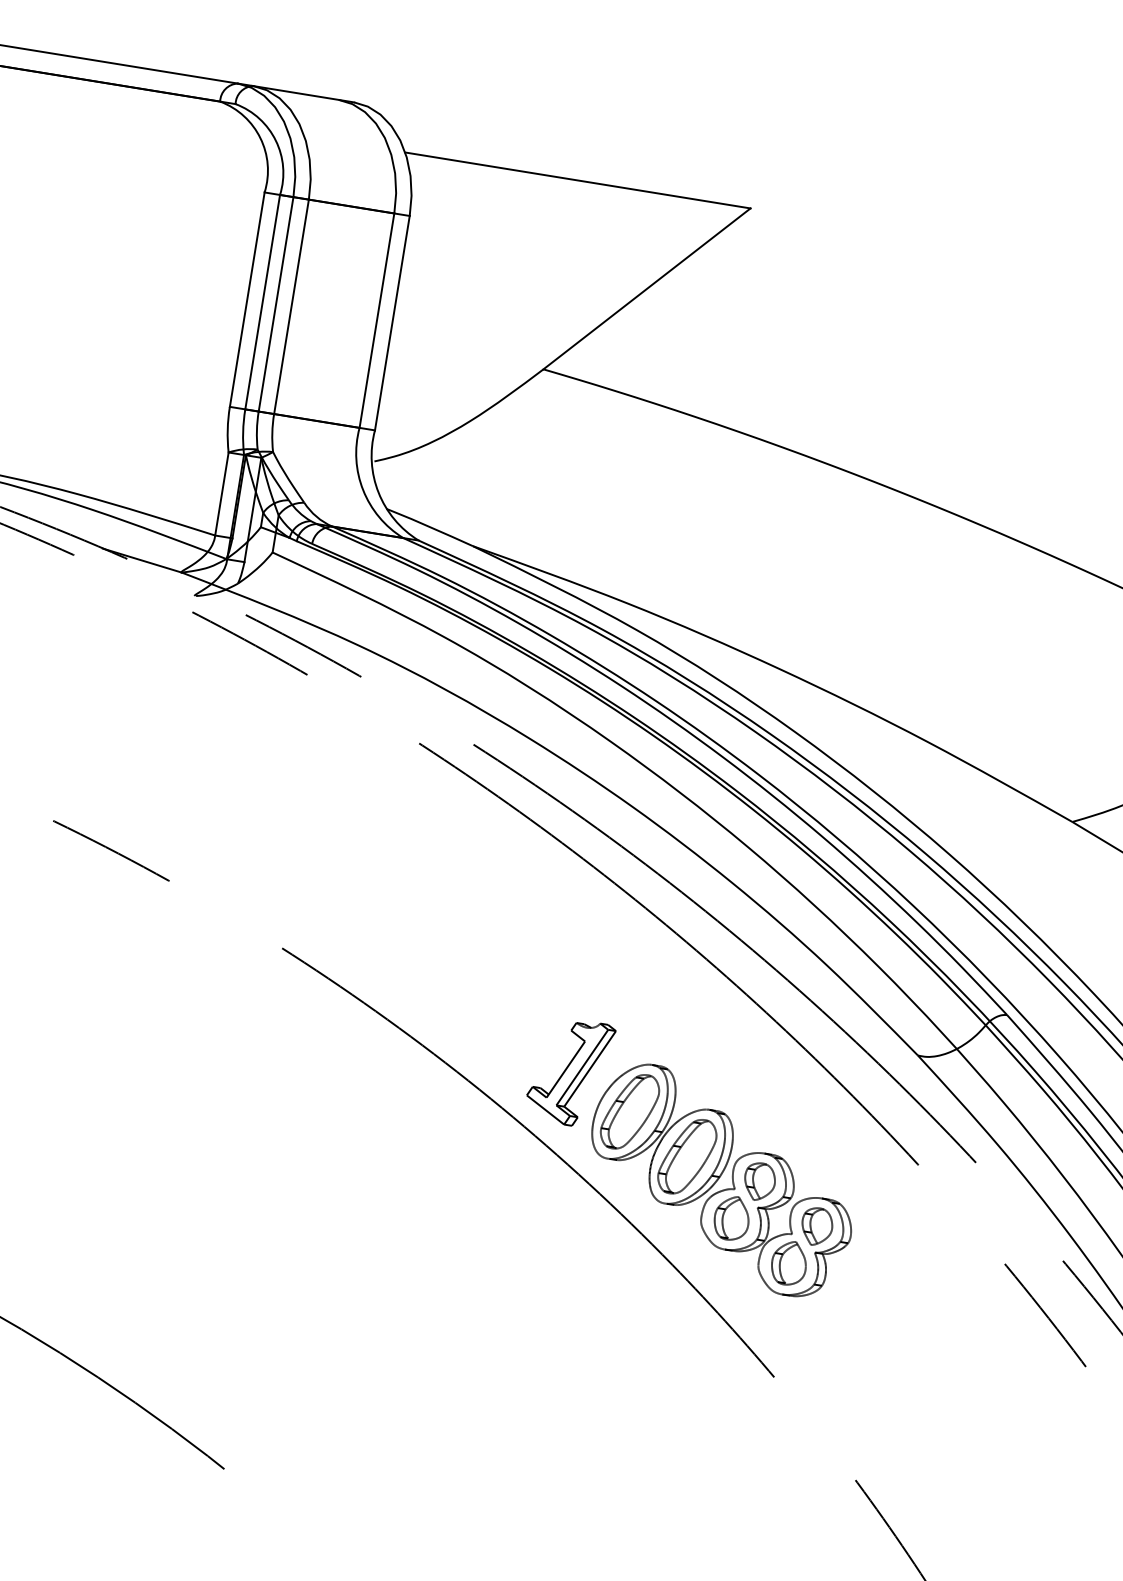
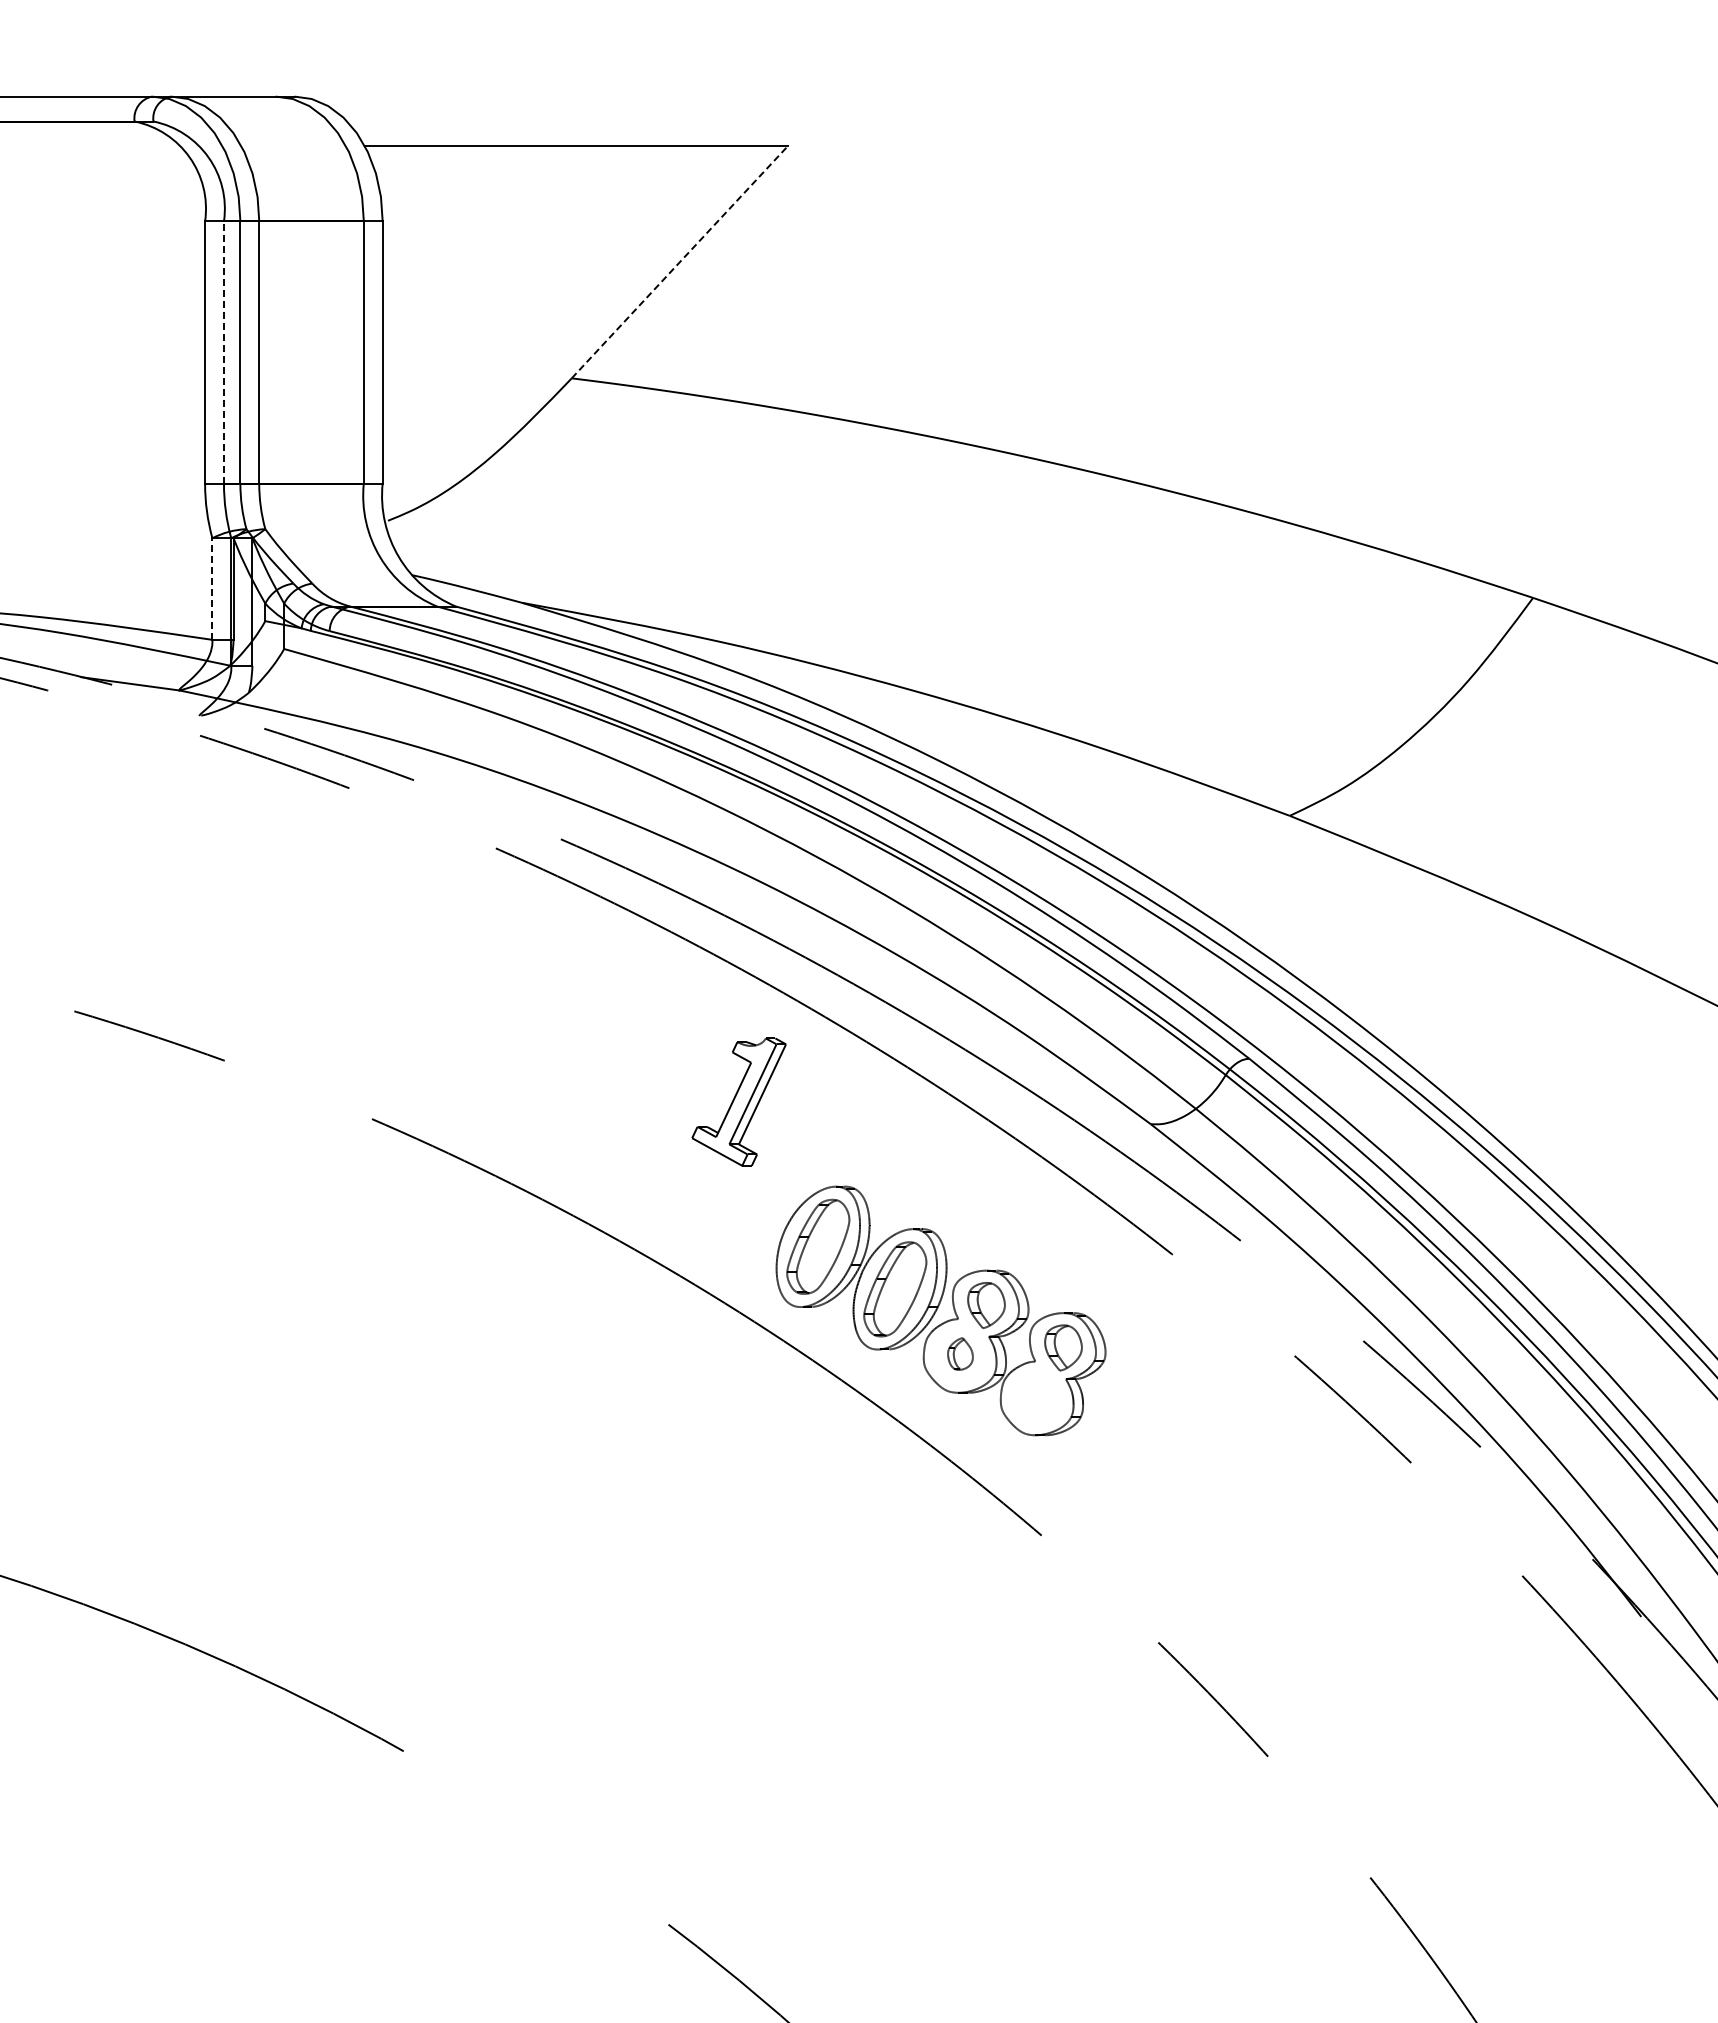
line: (647, 289) -> (680, 262), solid -> dashed
line: (262, 301) -> (223, 351), solid -> dashed
line: (221, 494) -> (212, 589), solid -> dashed
part: (569, 1071) -> (738, 1101), moved
part: (732, 1217) -> (960, 1353), size x0.6
part: (789, 1263) -> (1037, 1396), removed

